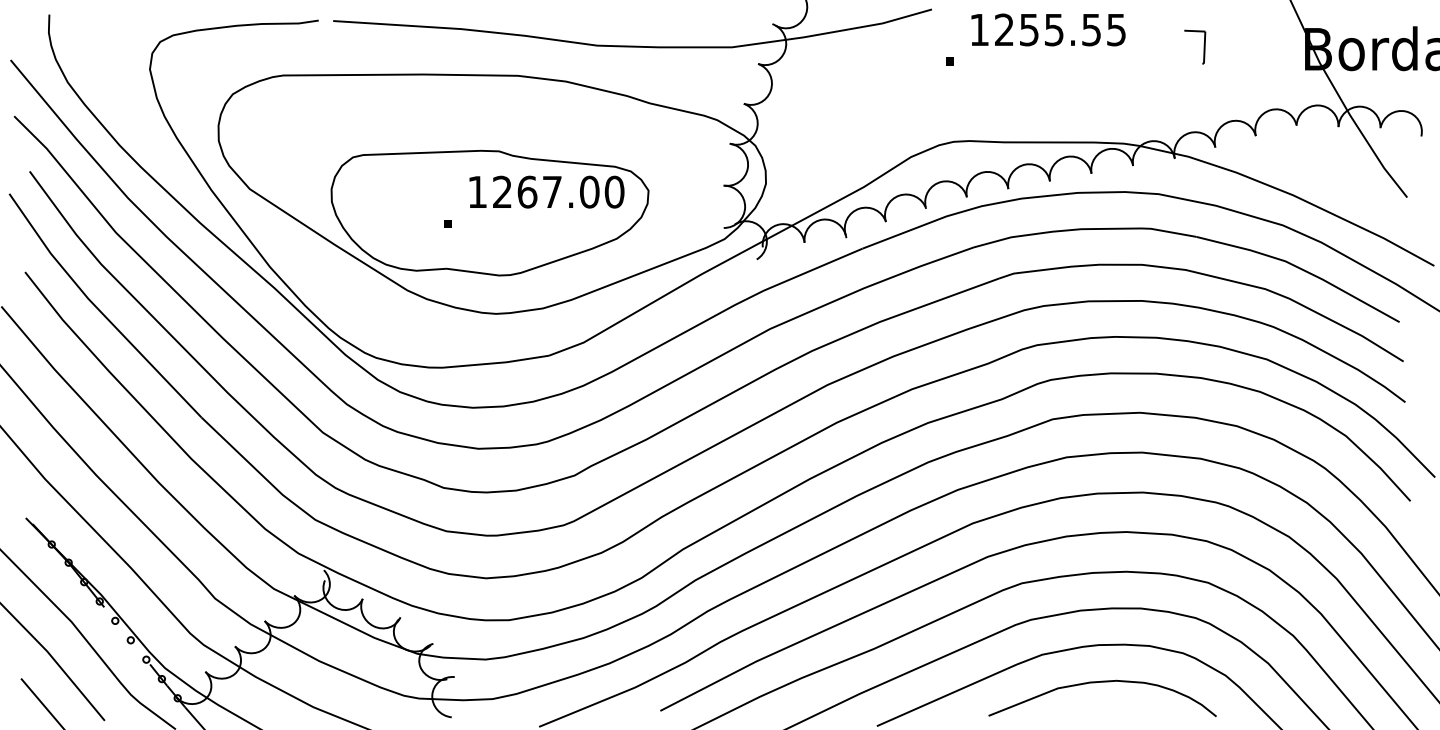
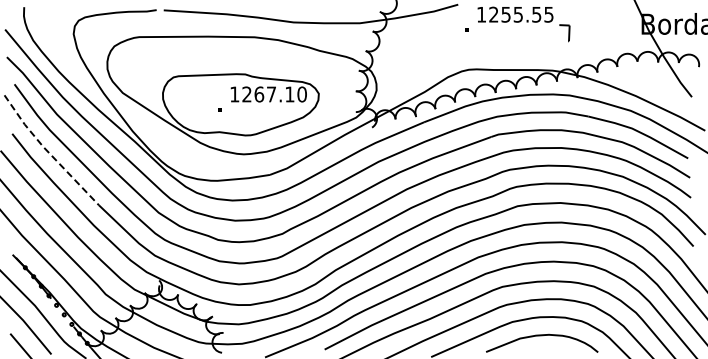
part: (1194, 47) -> (564, 33), moved
text: (588, 192) -> (289, 94), 1267.00 -> 1267.10
line: (98, 308) -> (48, 151), solid -> dashed

